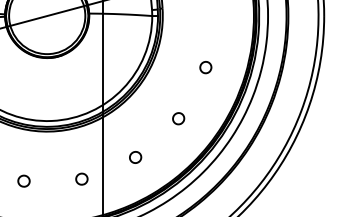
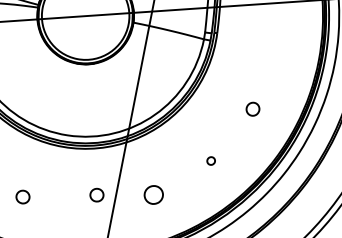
part: (178, 118) -> (210, 160), size x0.6
part: (135, 157) -> (153, 195), size x1.4
part: (81, 178) -> (96, 194), moved

